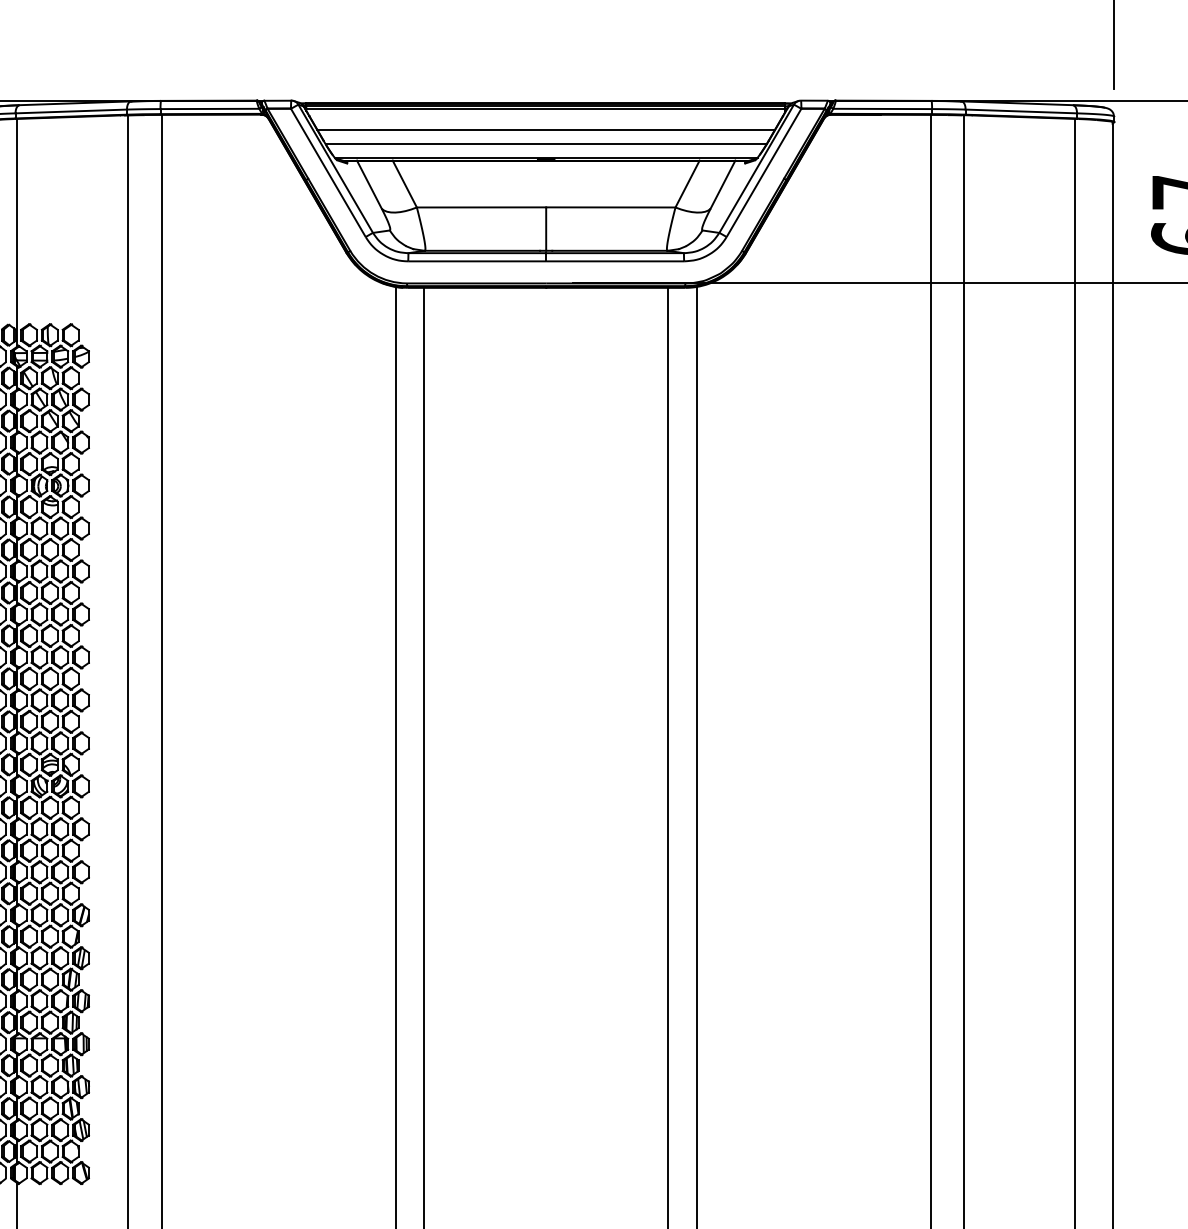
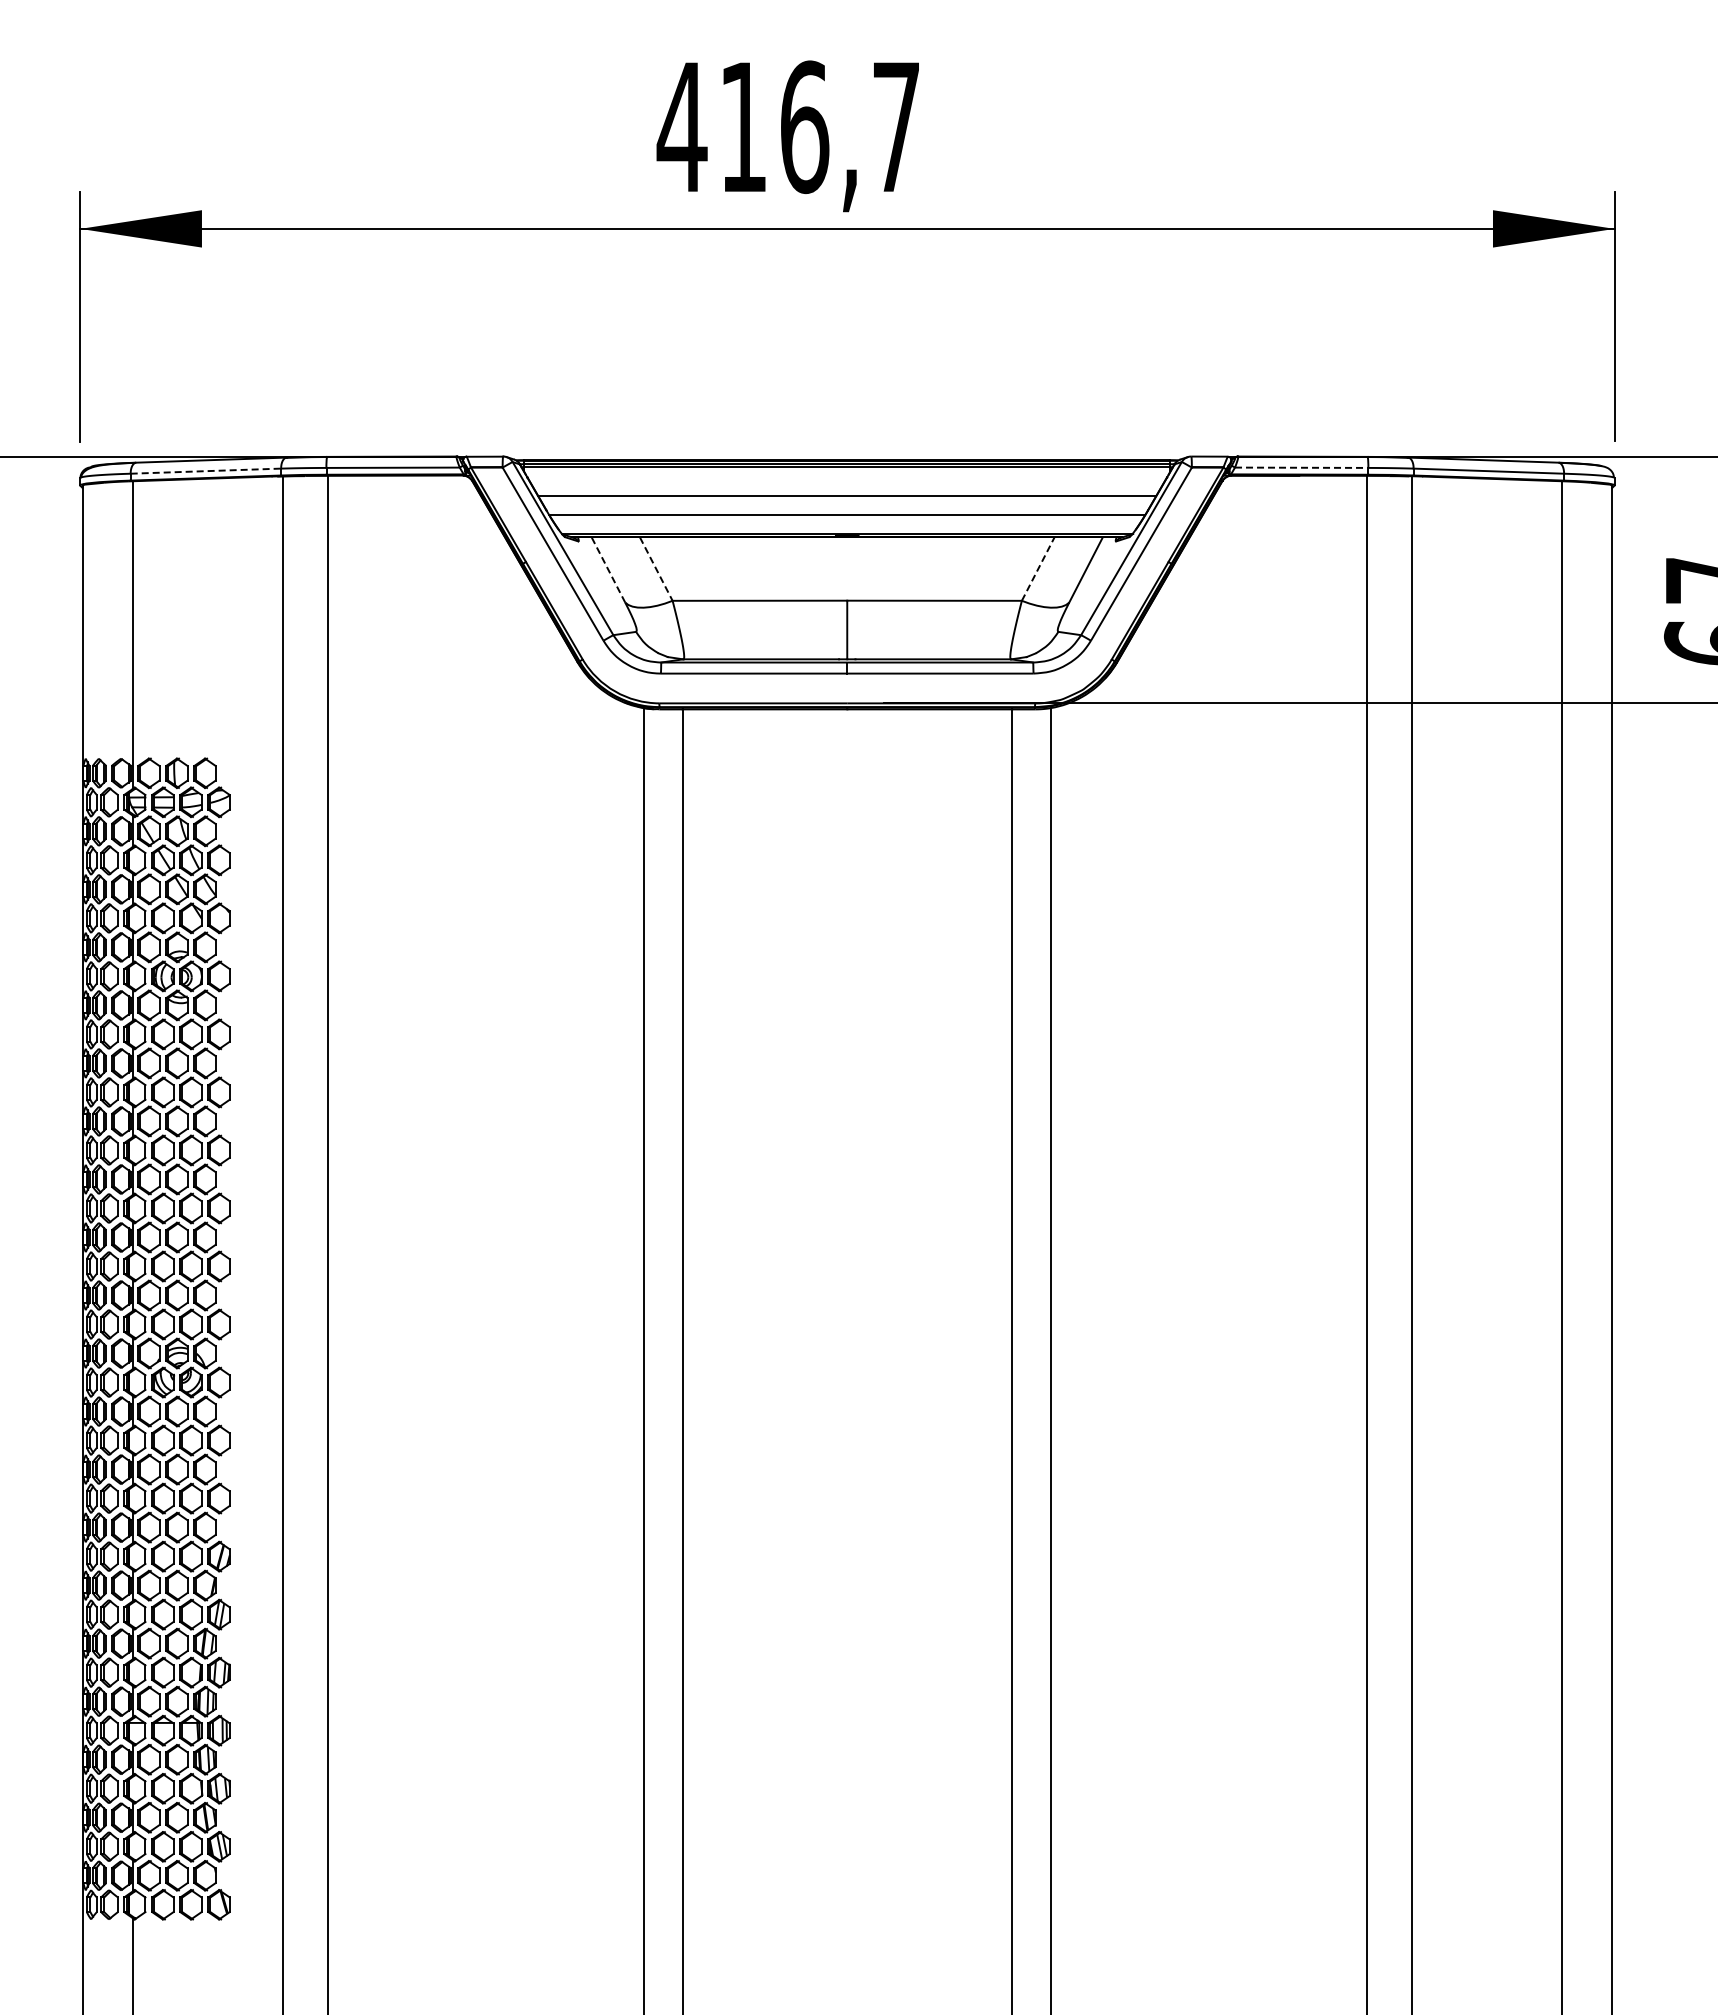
line: (882, 108) -> (1301, 467), solid -> dashed
line: (71, 111) -> (206, 471), solid -> dashed
line: (404, 184) -> (656, 569), solid -> dashed
line: (687, 184) -> (1038, 569), solid -> dashed
line: (369, 185) -> (608, 570), solid -> dashed

